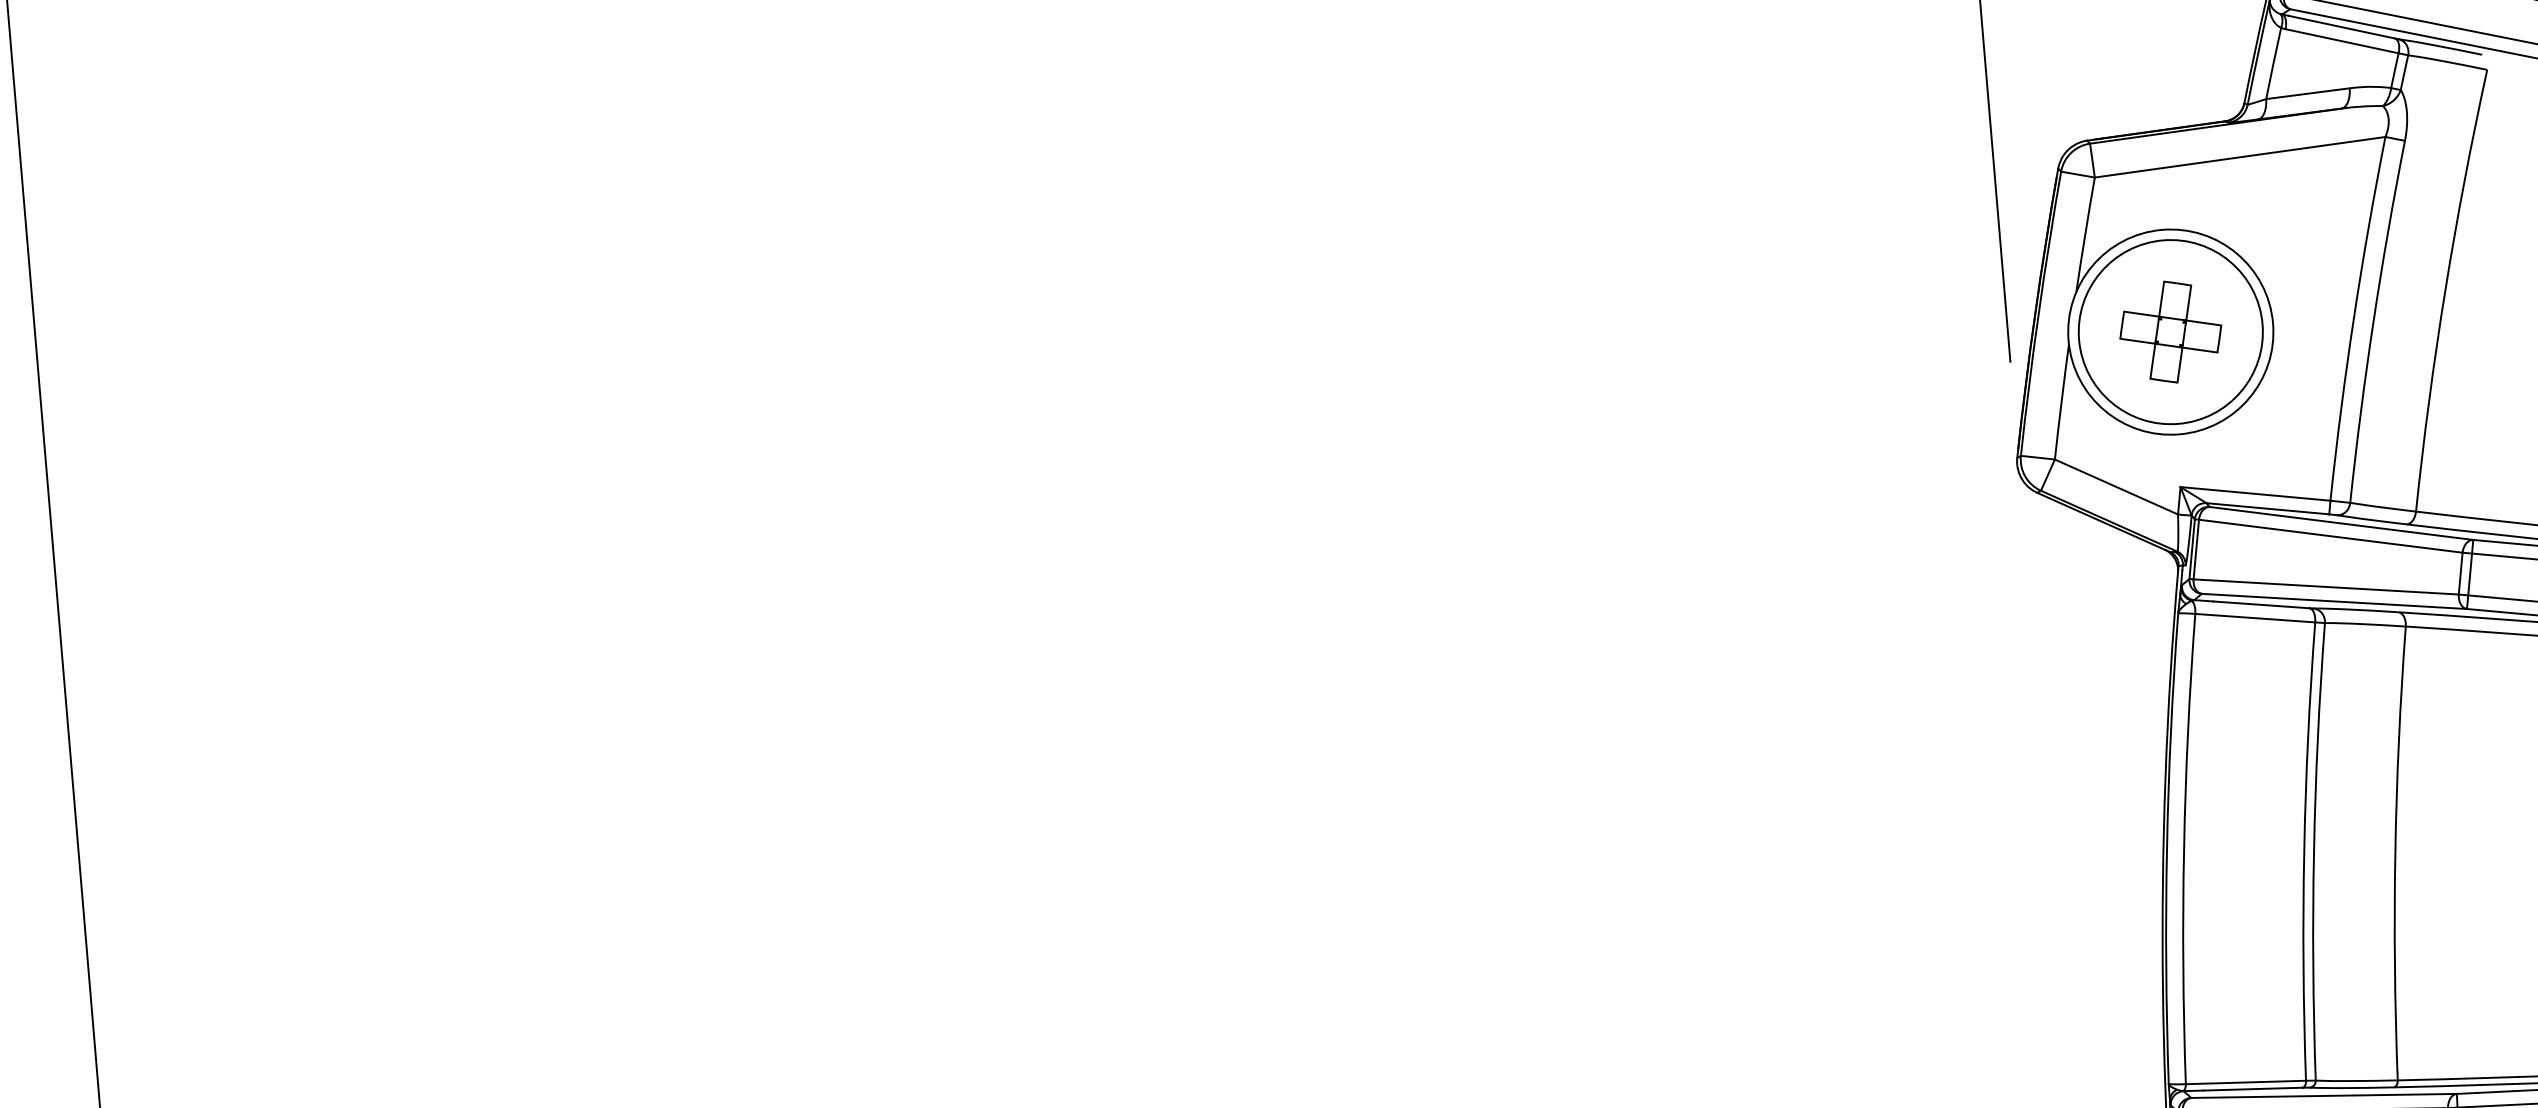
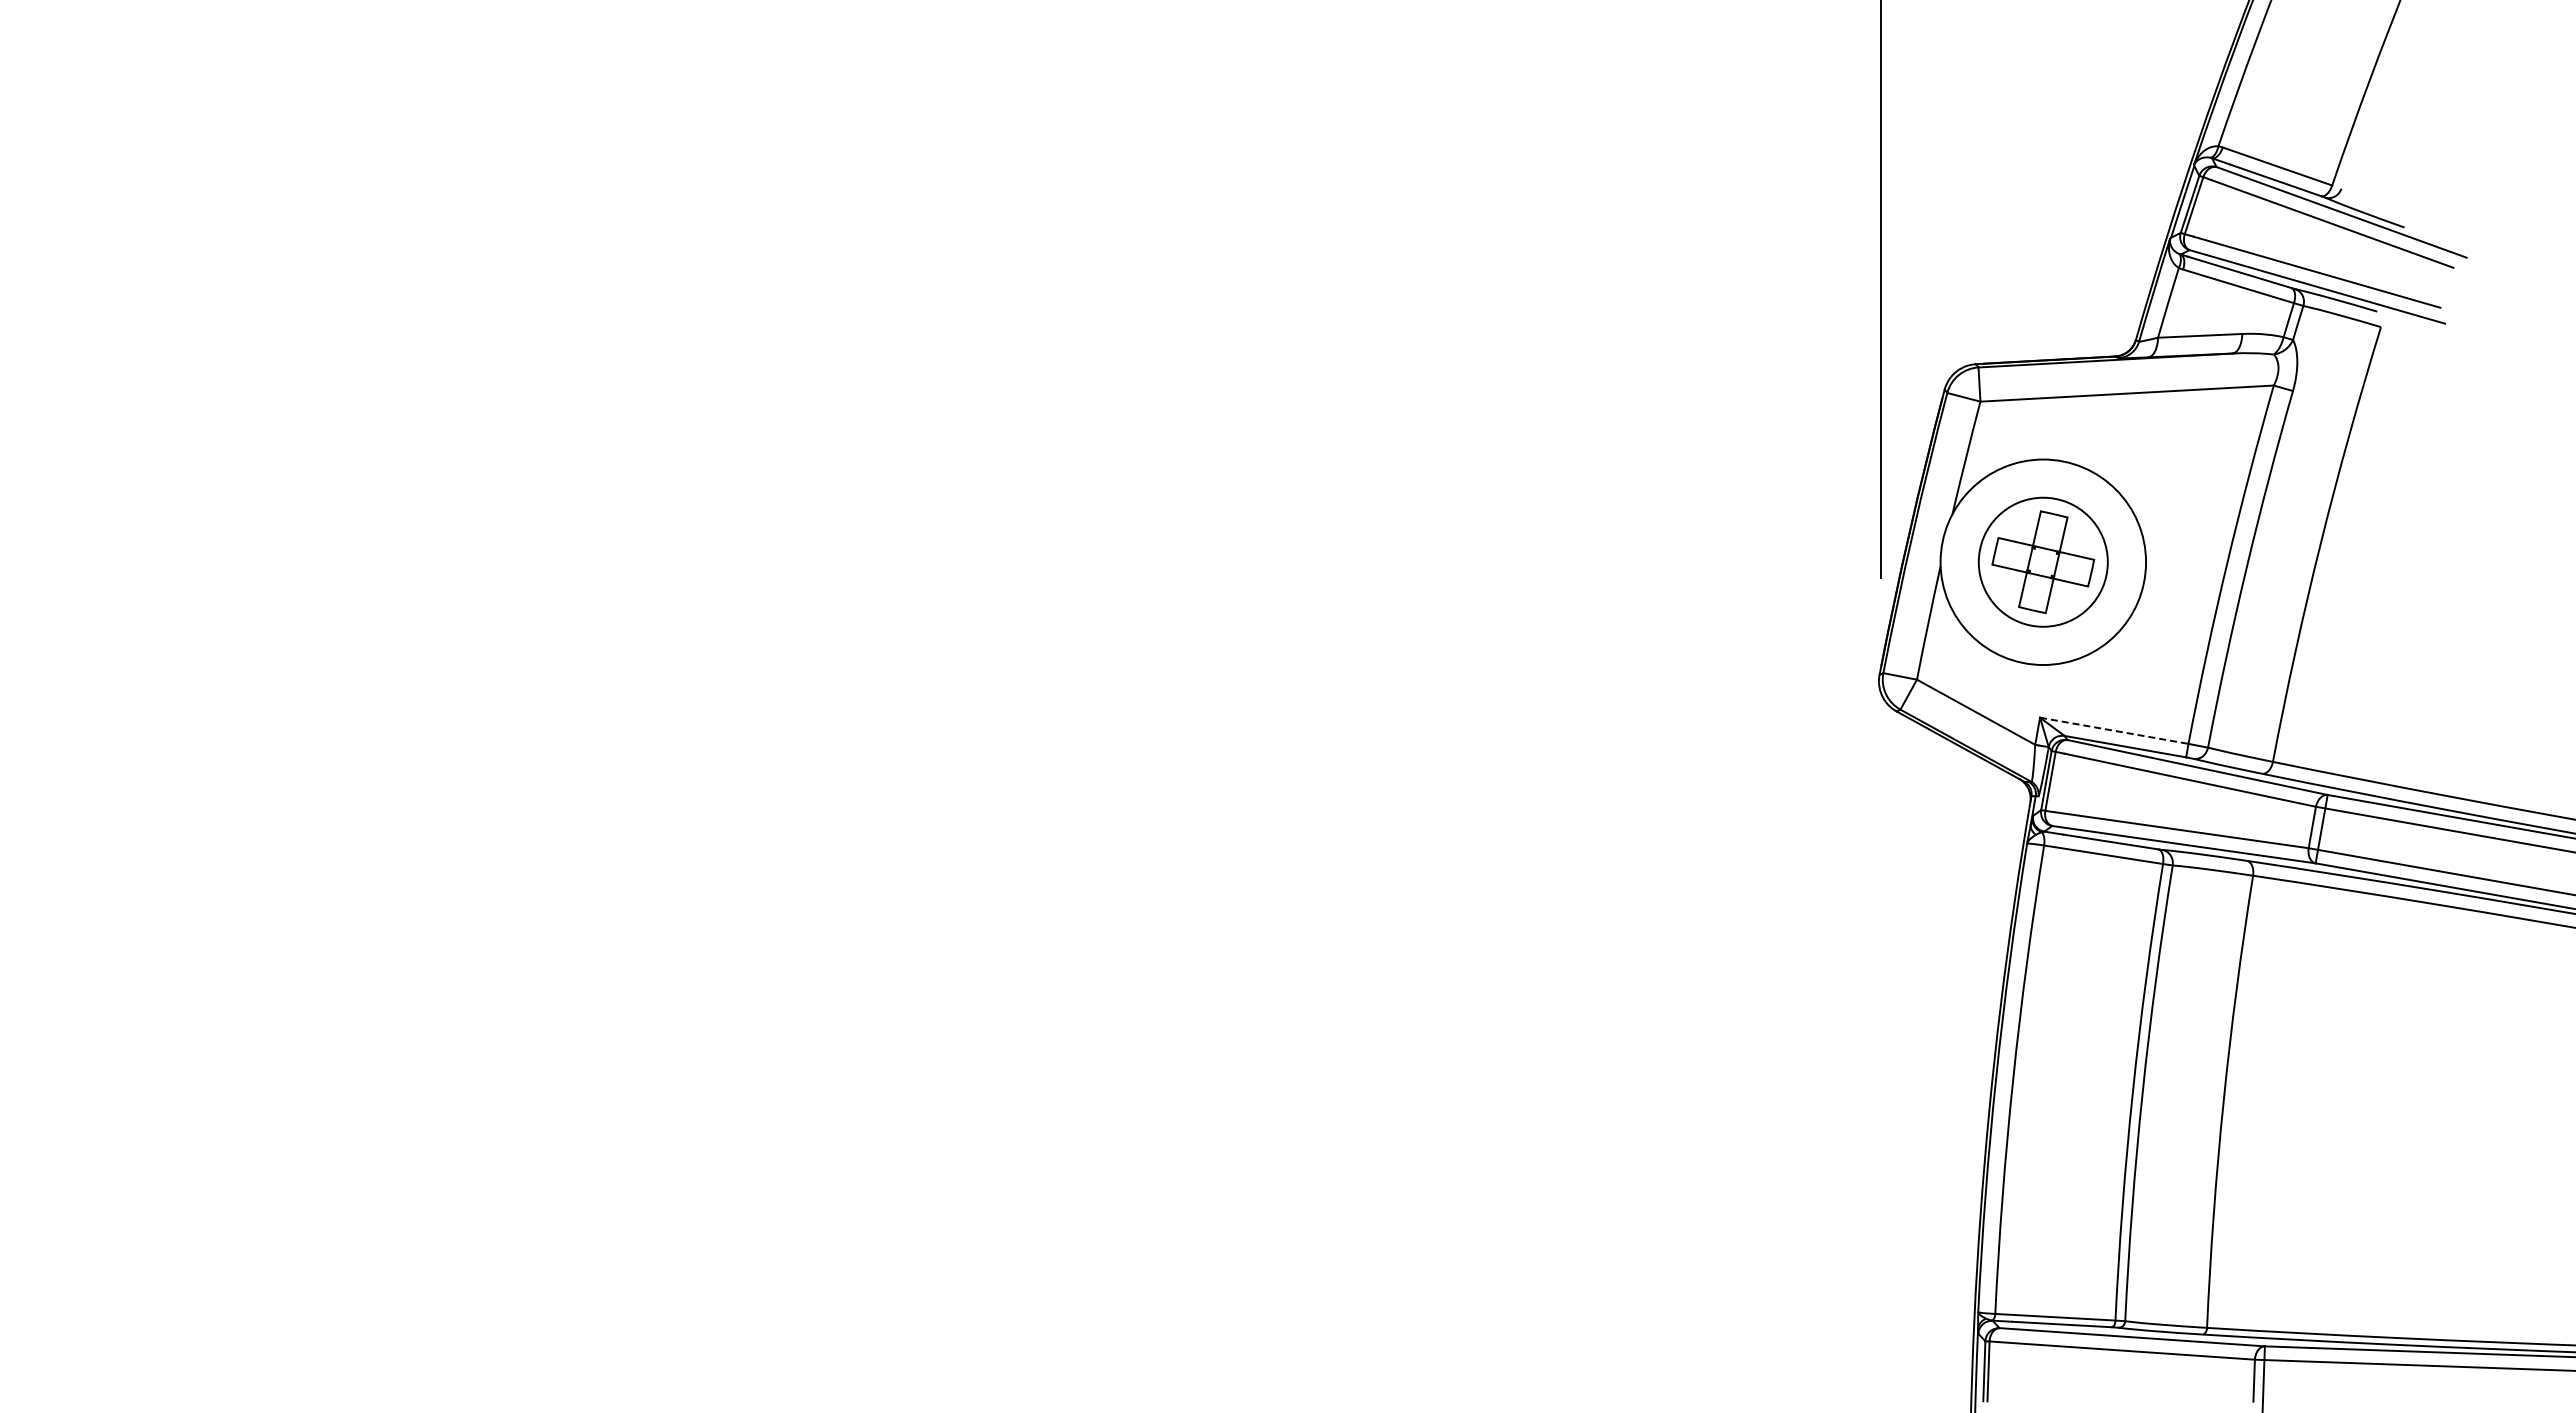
circle: (2171, 332) -> (2043, 562), size x0.7
line: (2255, 493) -> (2114, 730), solid -> dashed

